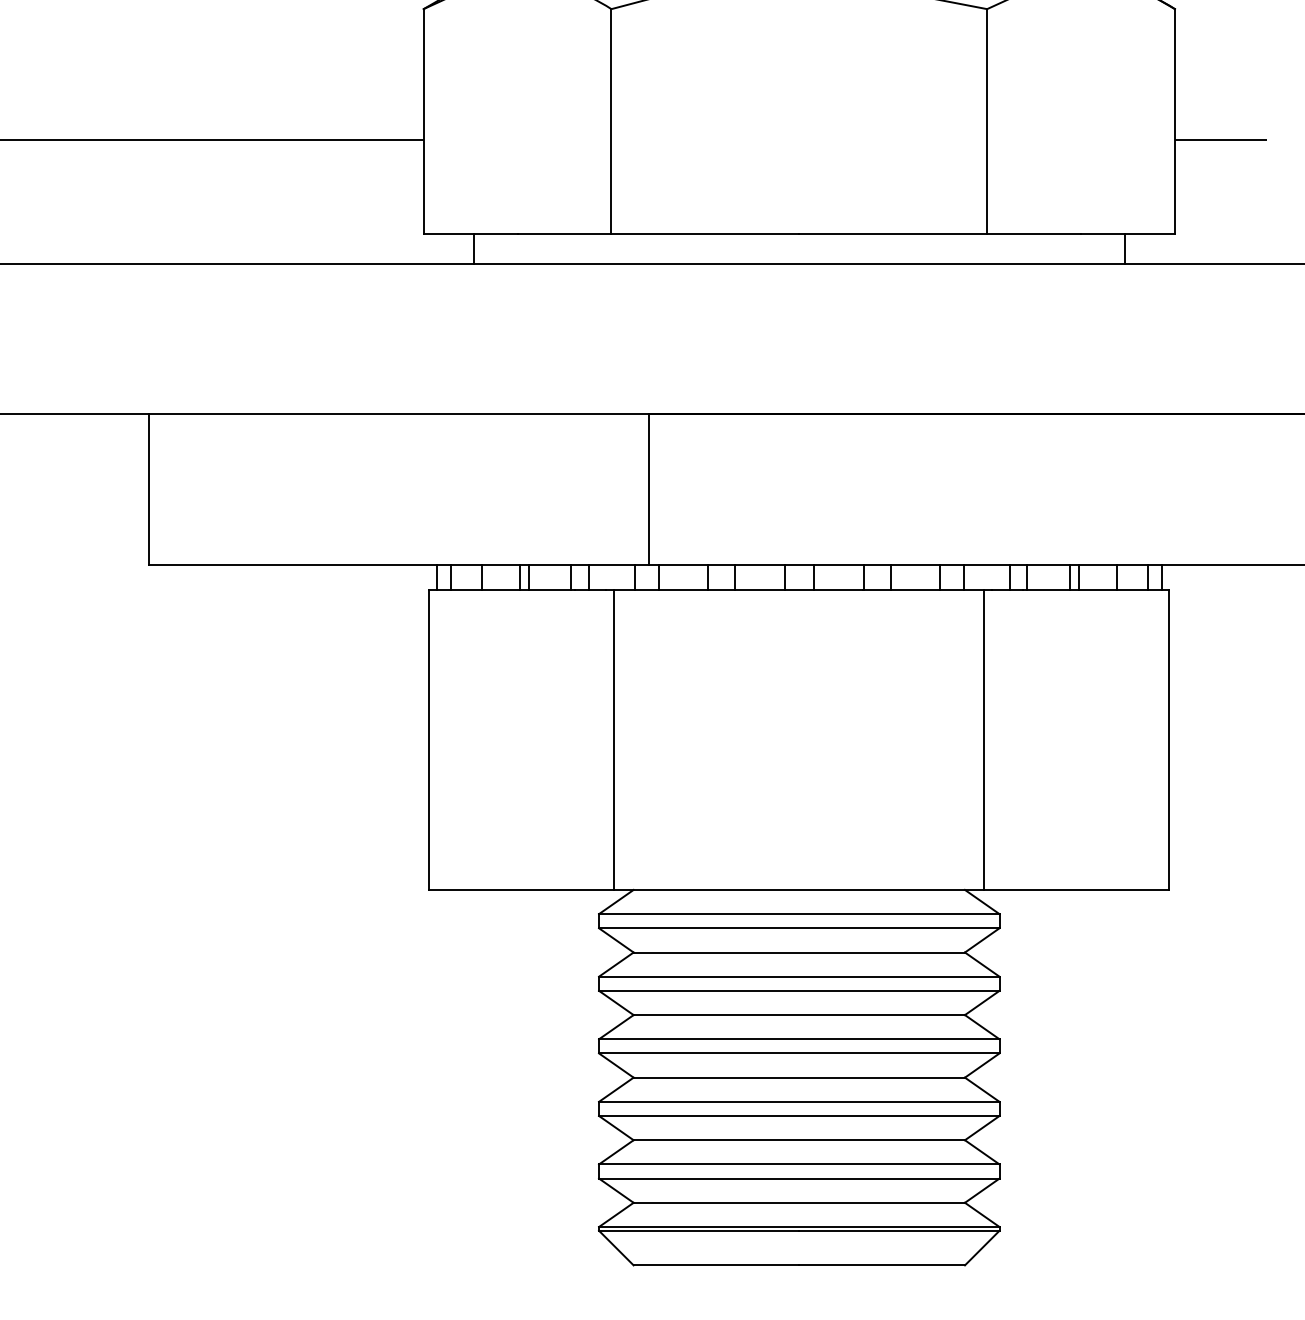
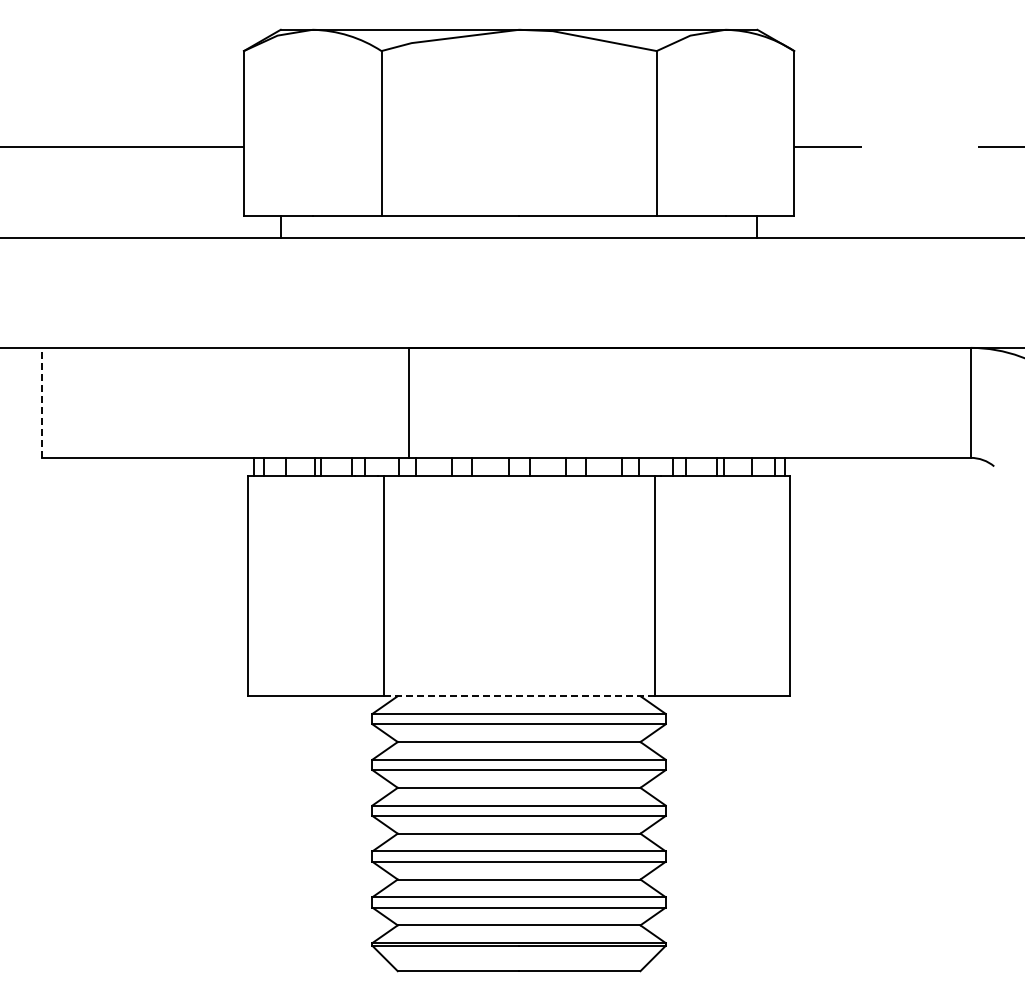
line: (148, 488) -> (42, 402), solid -> dashed
line: (798, 890) -> (518, 696), solid -> dashed

